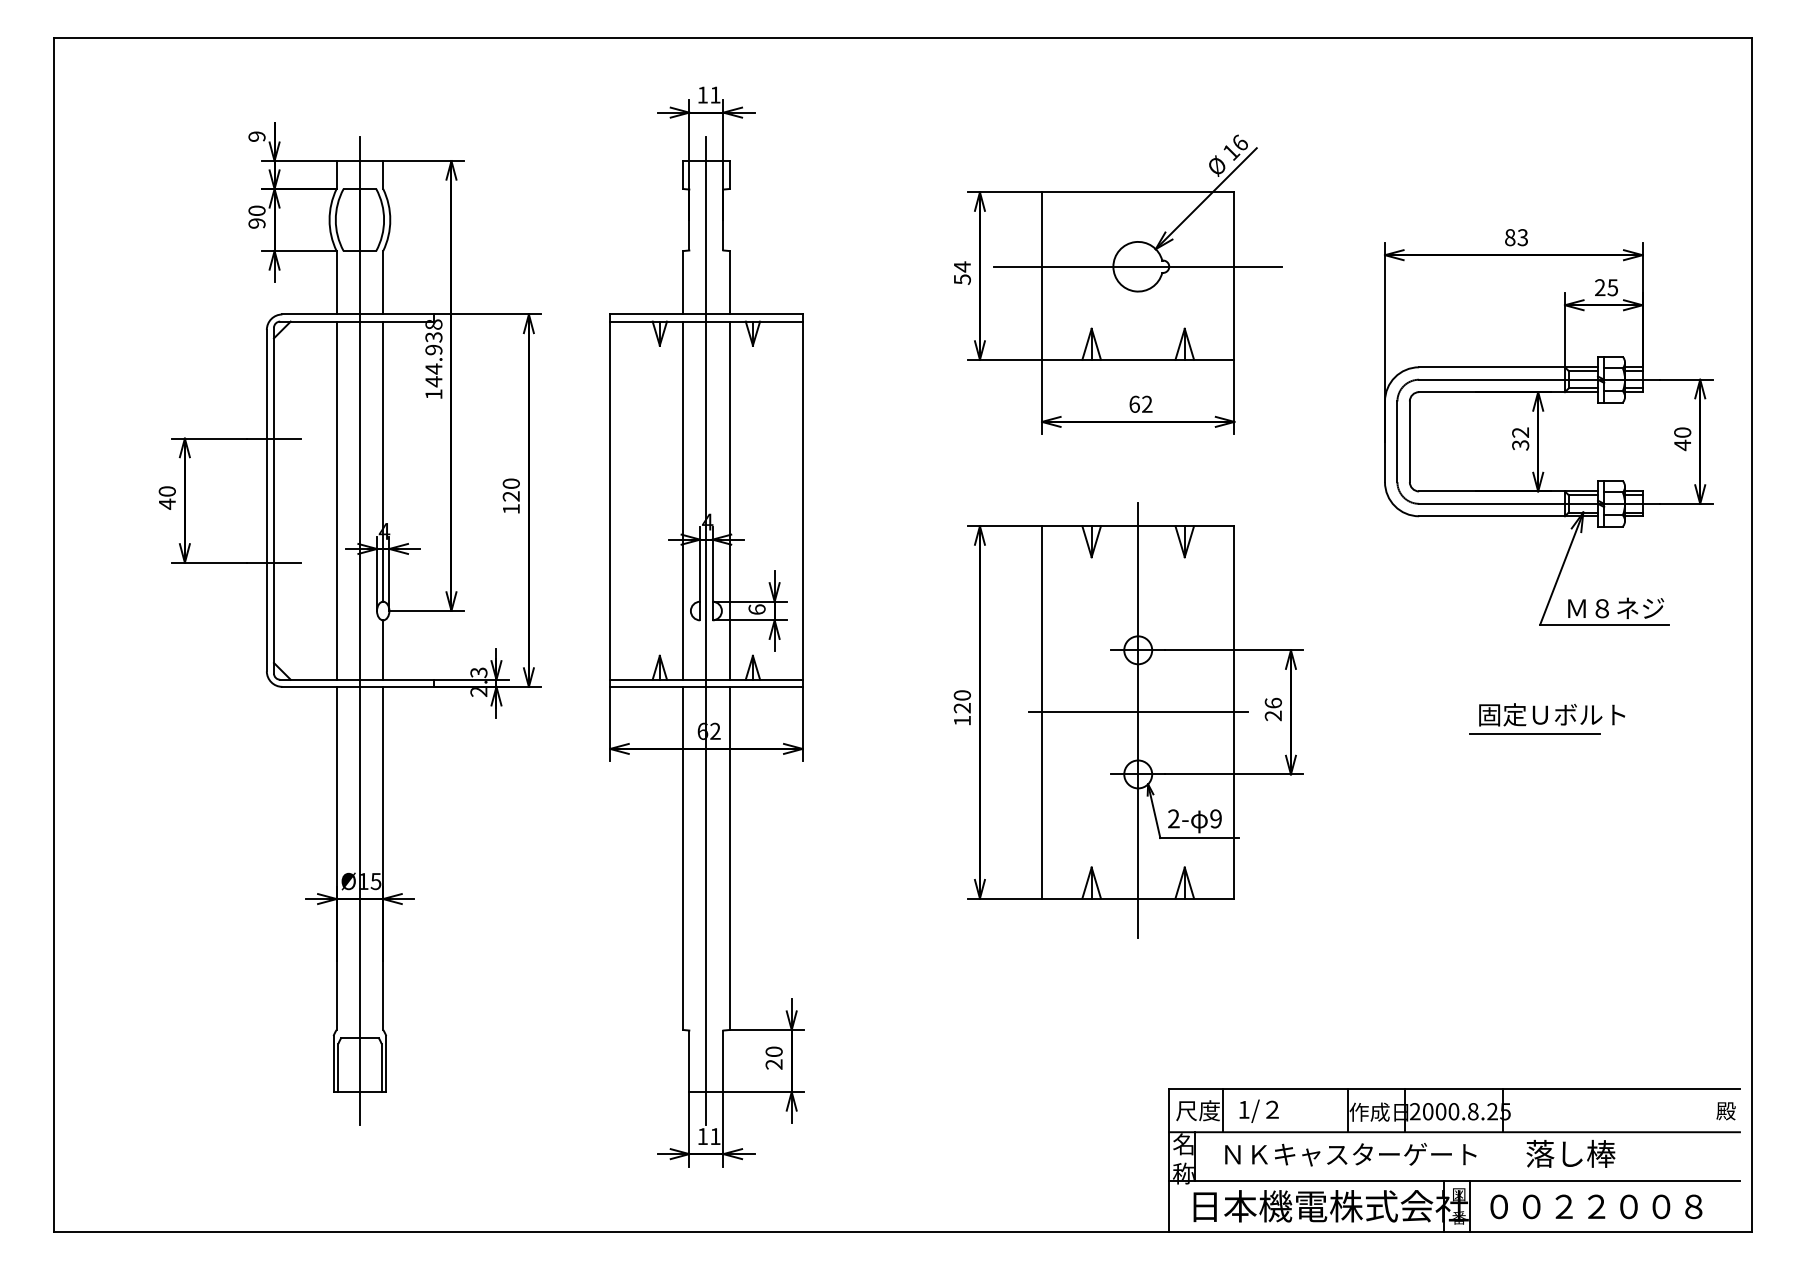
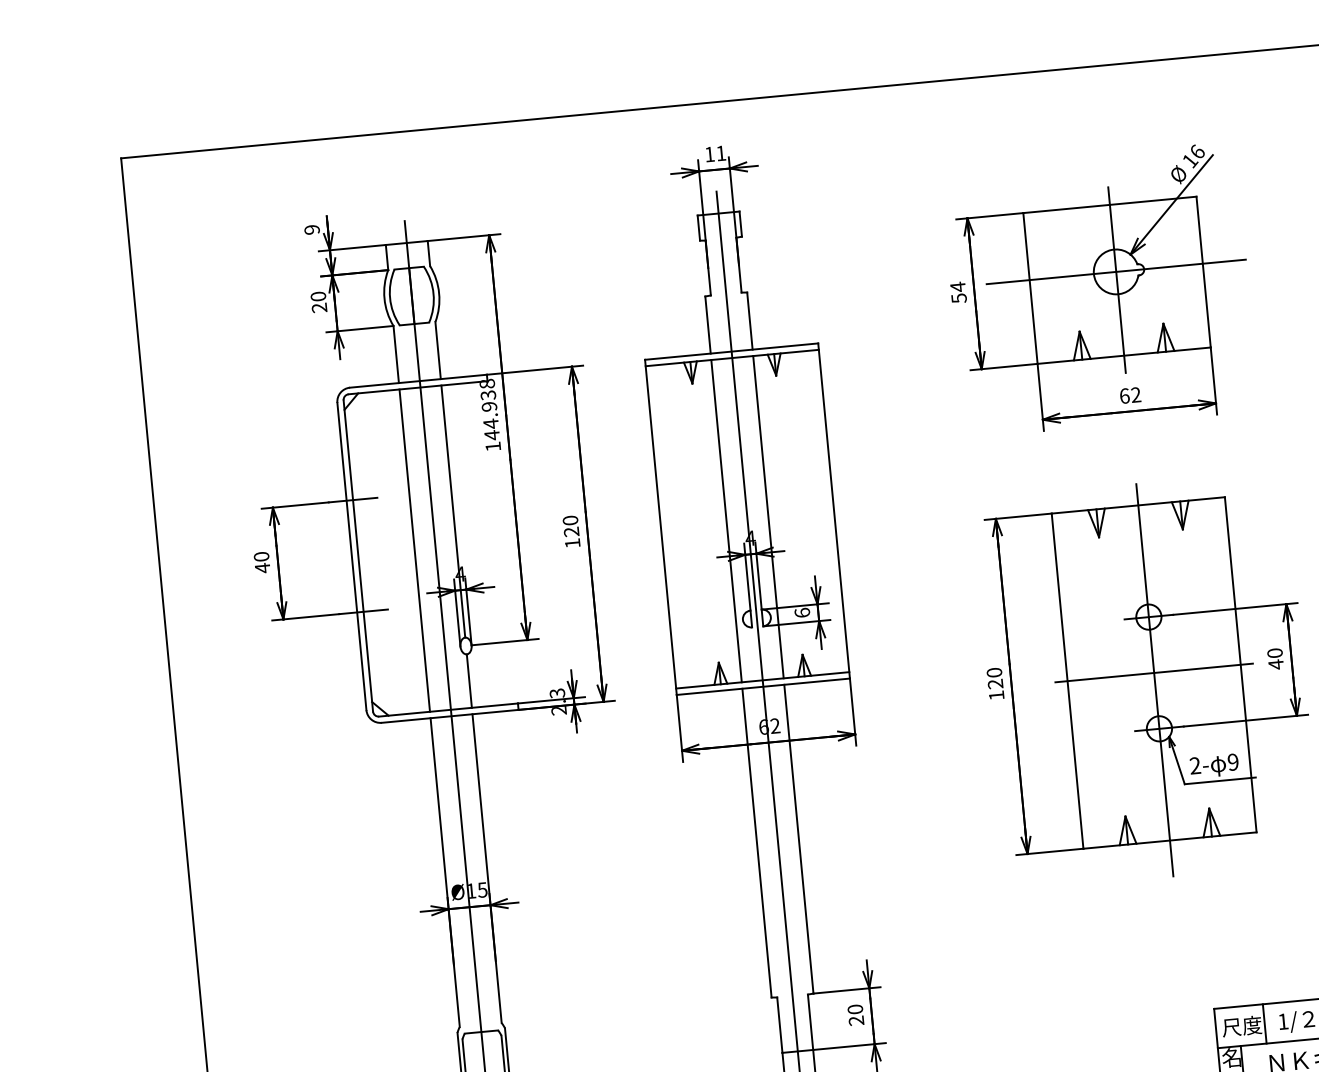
text: (256, 223) -> (319, 308), 90 -> 20
line: (1138, 275) -> (1117, 279), added
text: (1272, 709) -> (1274, 658), 26 -> 40

